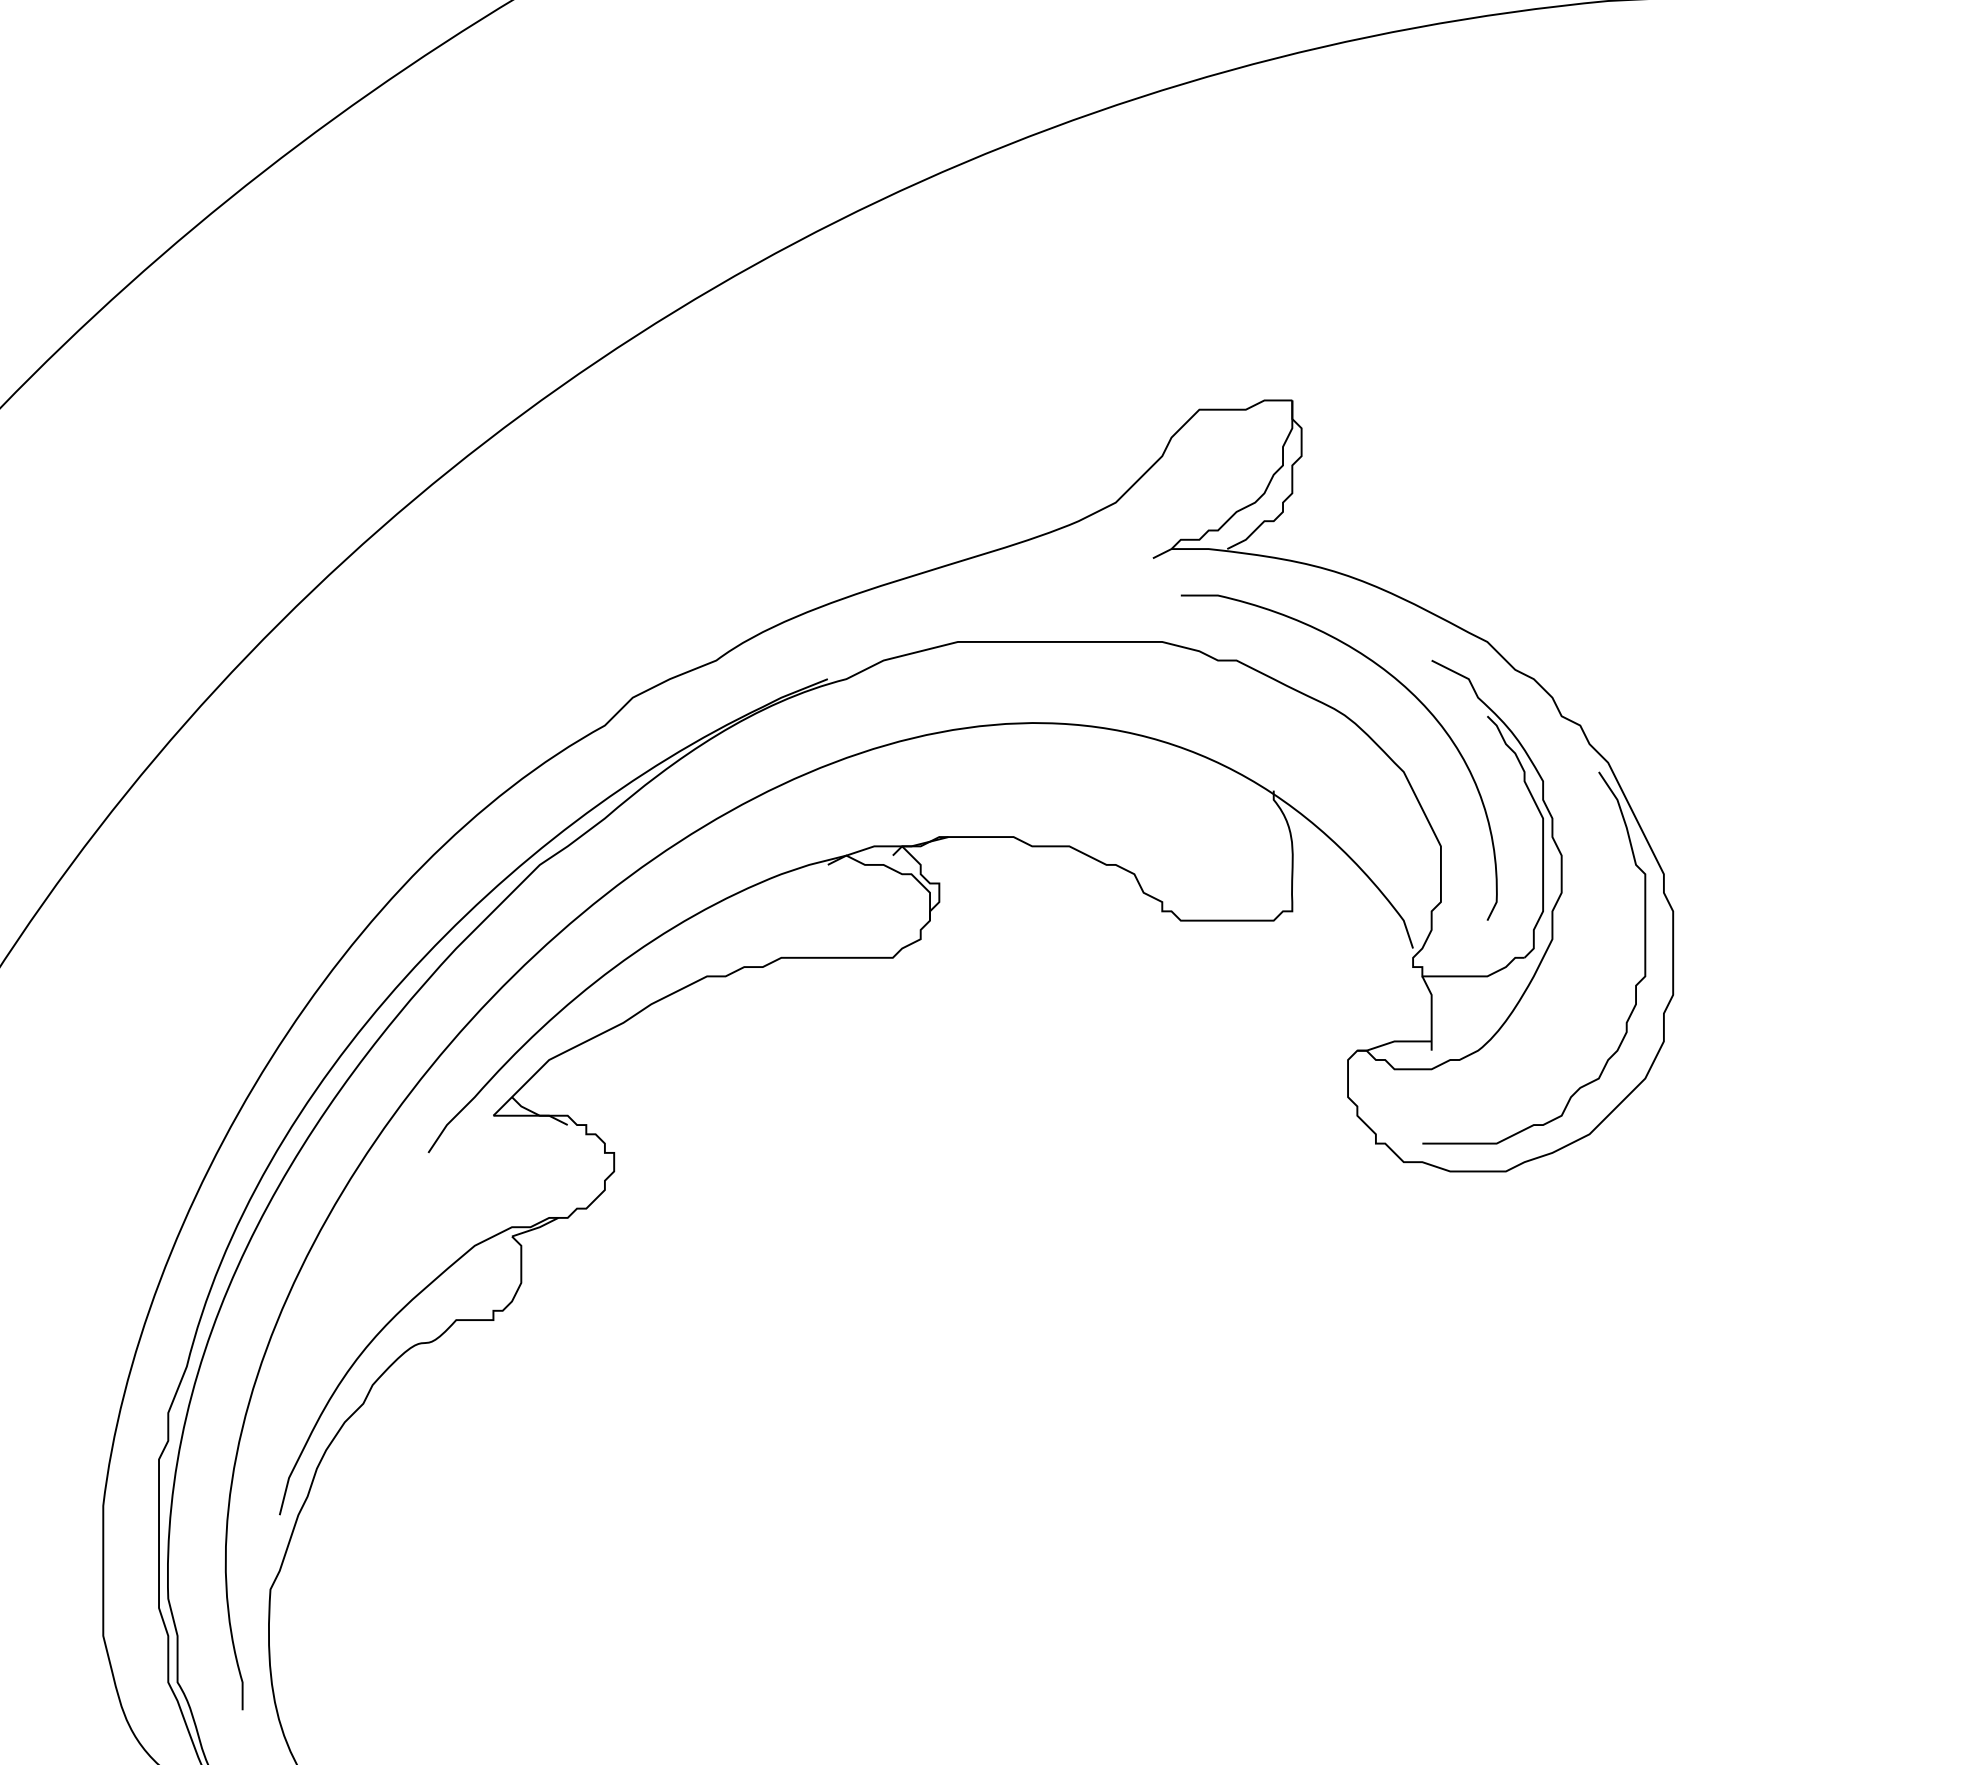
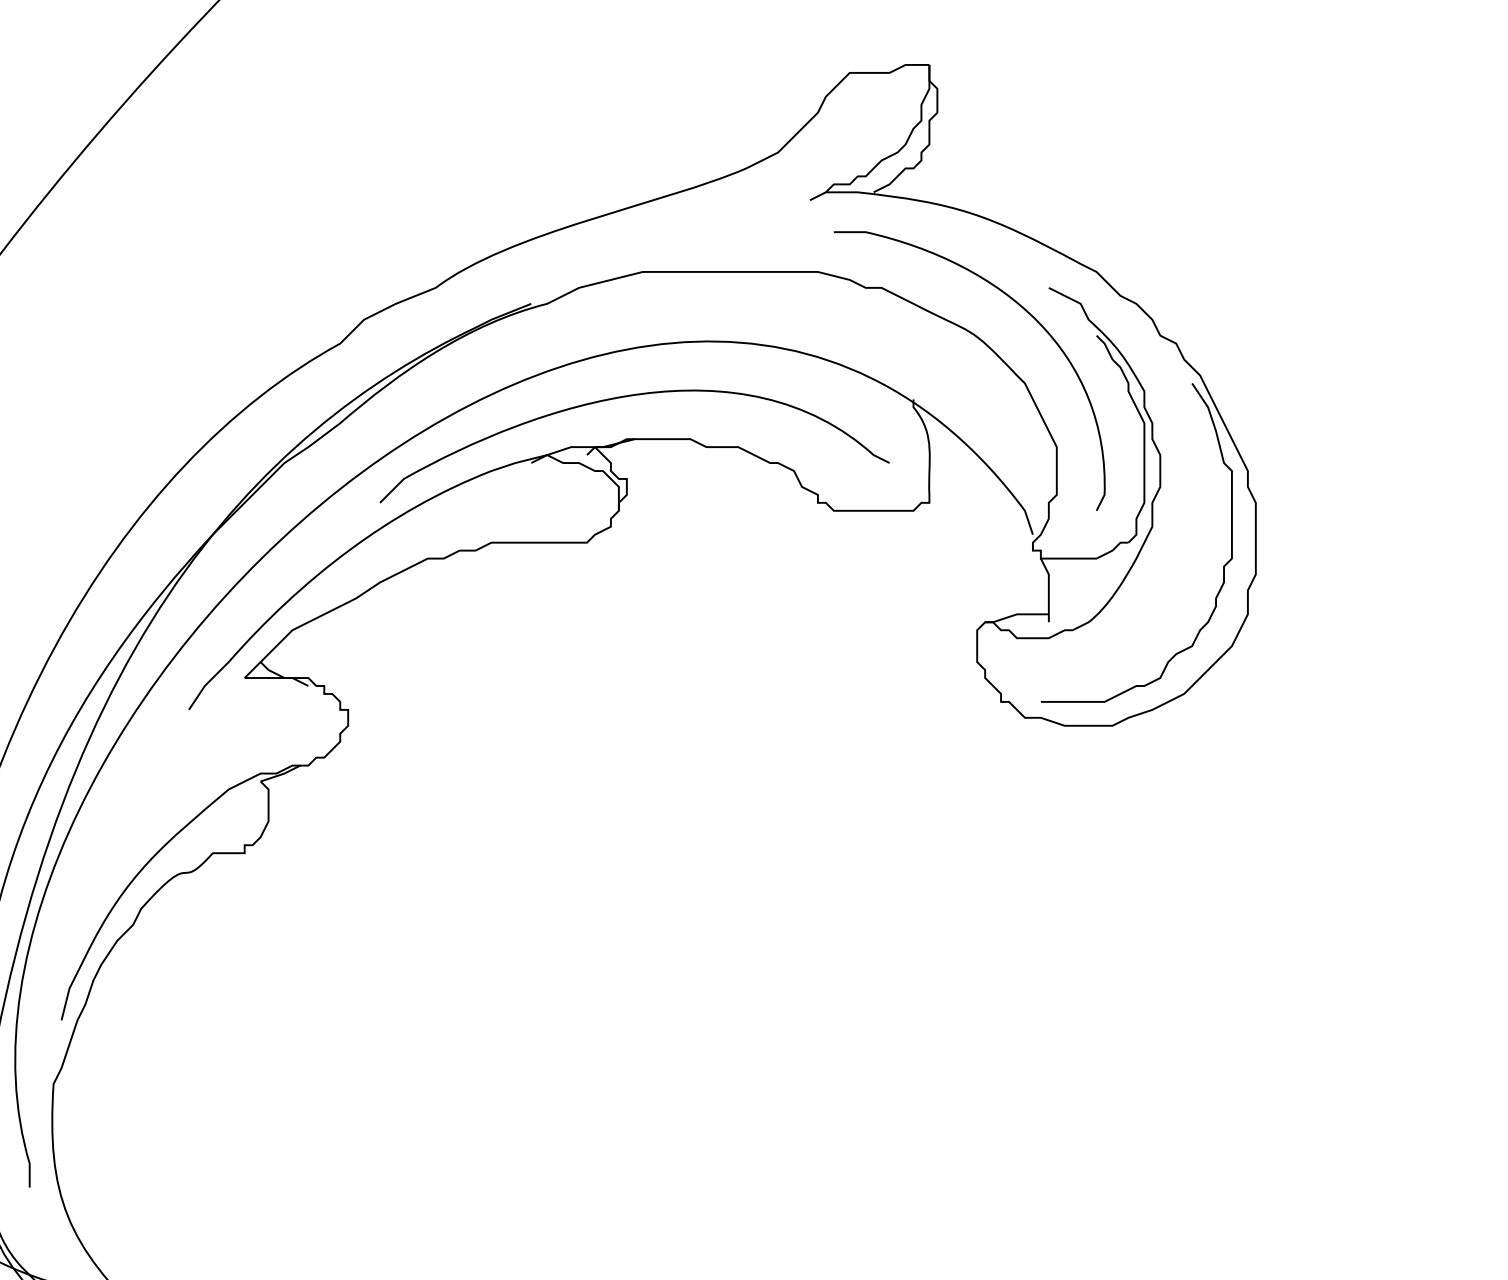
curve: (937, 788) -> (625, 397), added

